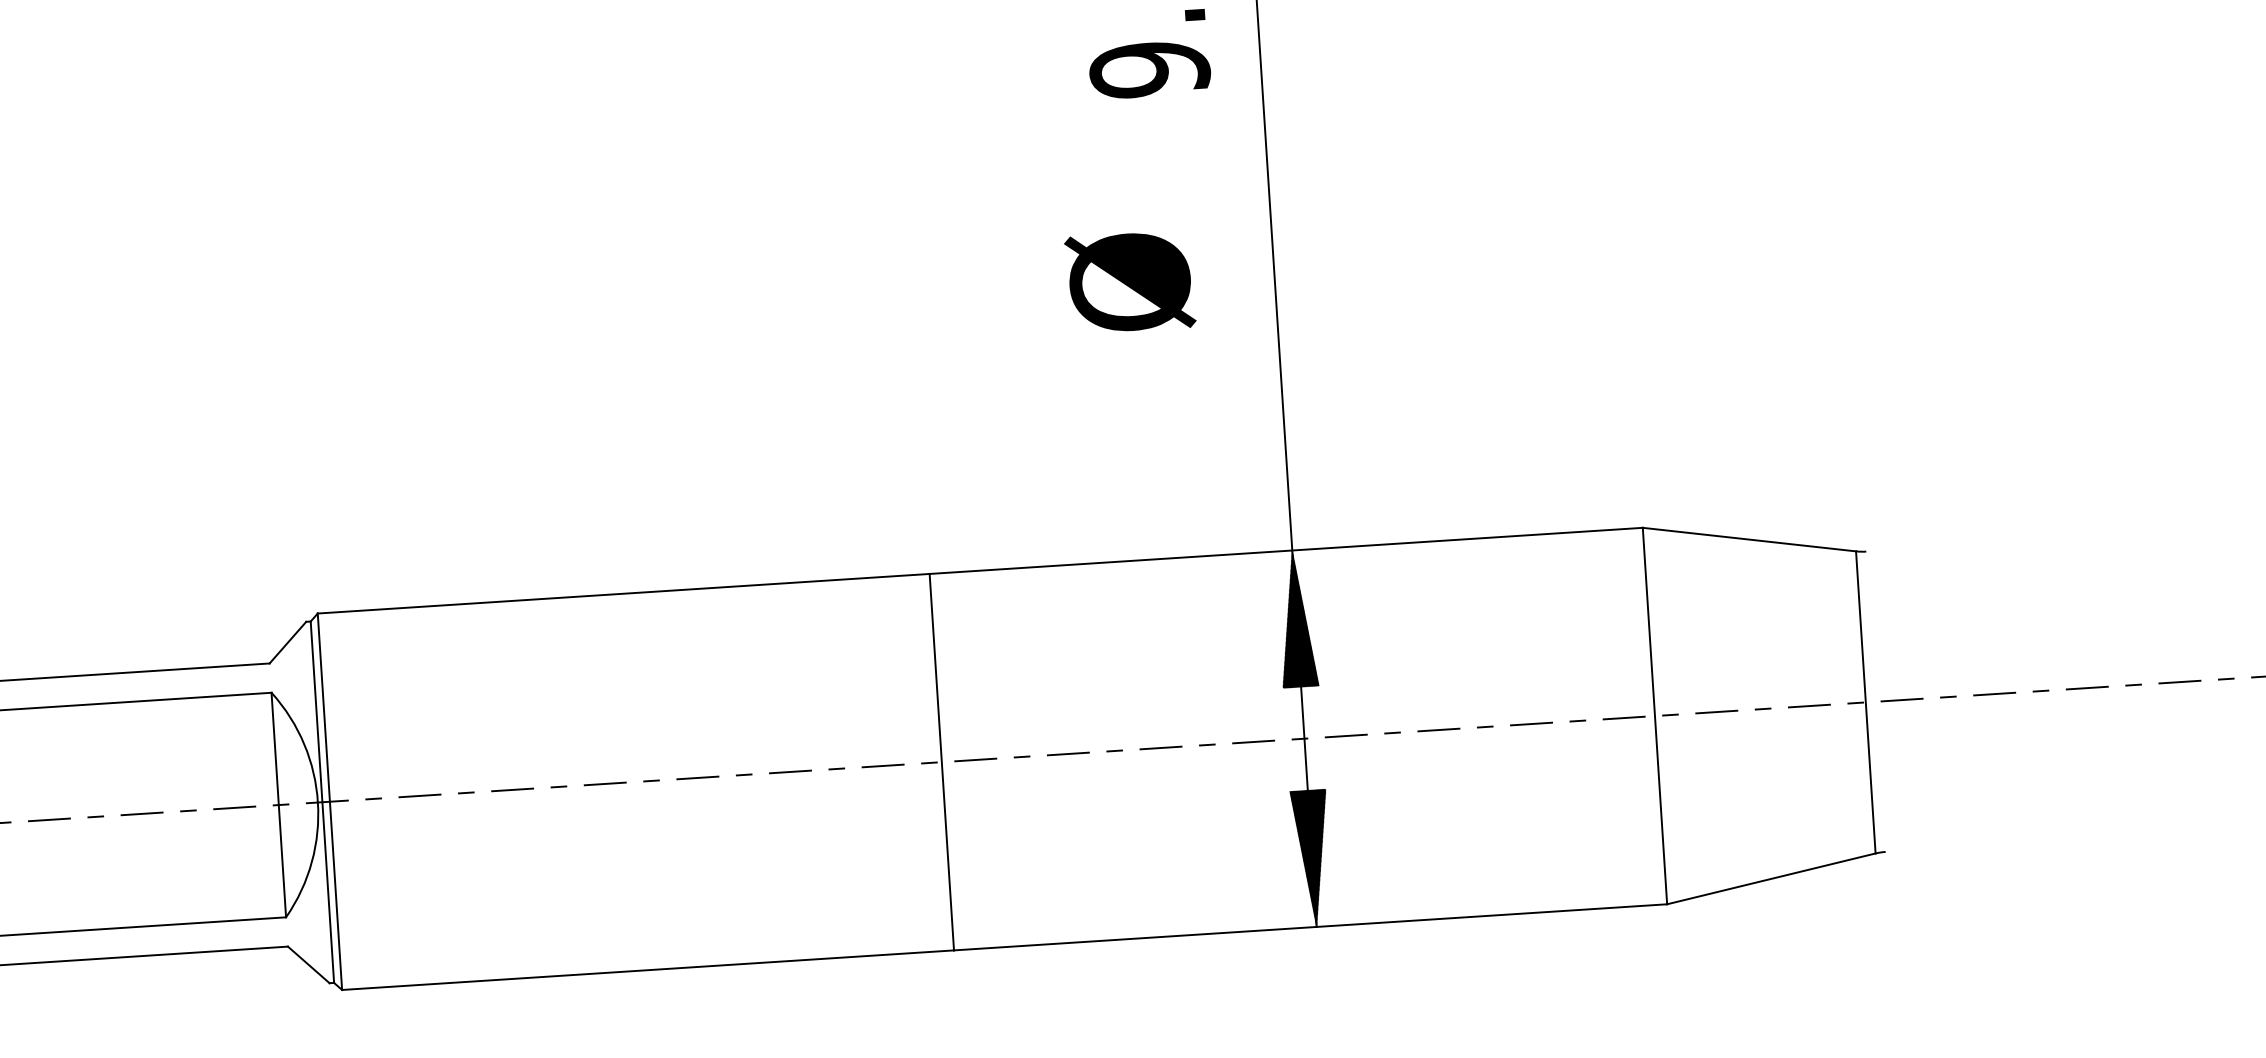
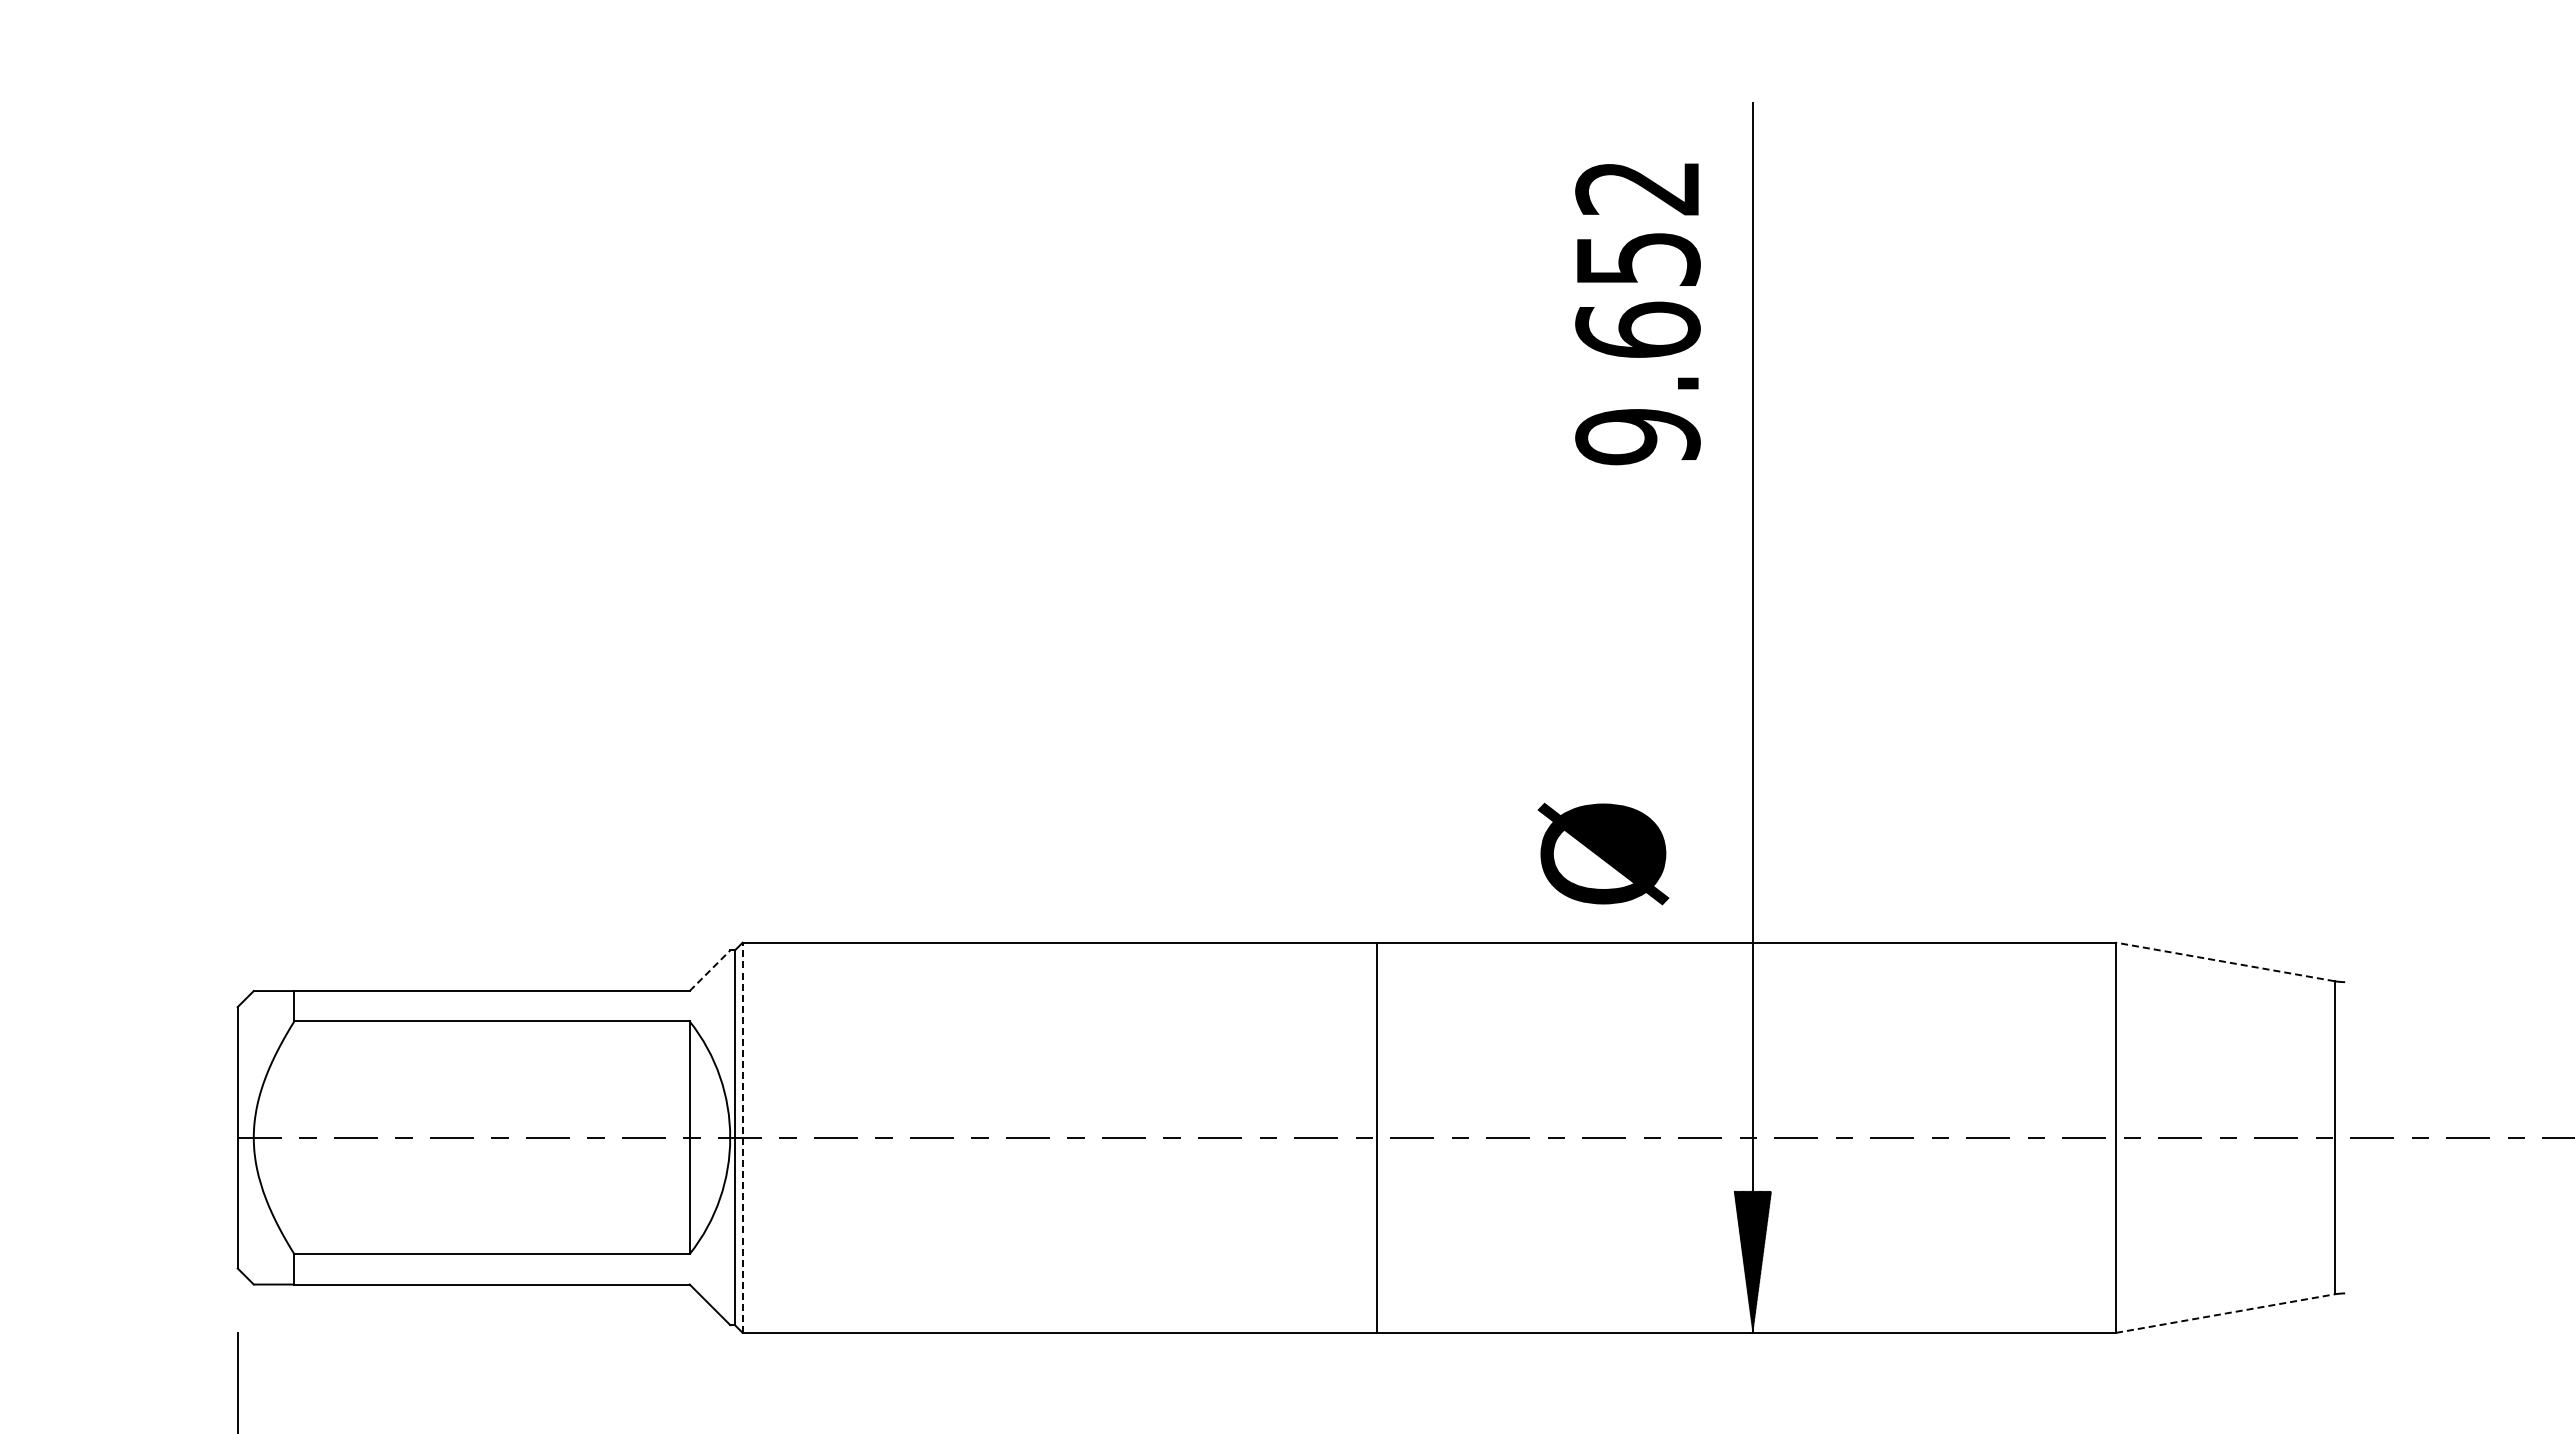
text: (1130, 281) -> (1603, 853), moved
line: (1749, 539) -> (2225, 961), solid -> dashed
hatch: (1296, 618) -> (1752, 1013), removed
line: (287, 642) -> (709, 970), solid -> dashed
line: (329, 801) -> (742, 1137), solid -> dashed
line: (1771, 878) -> (2225, 1313), solid -> dashed

